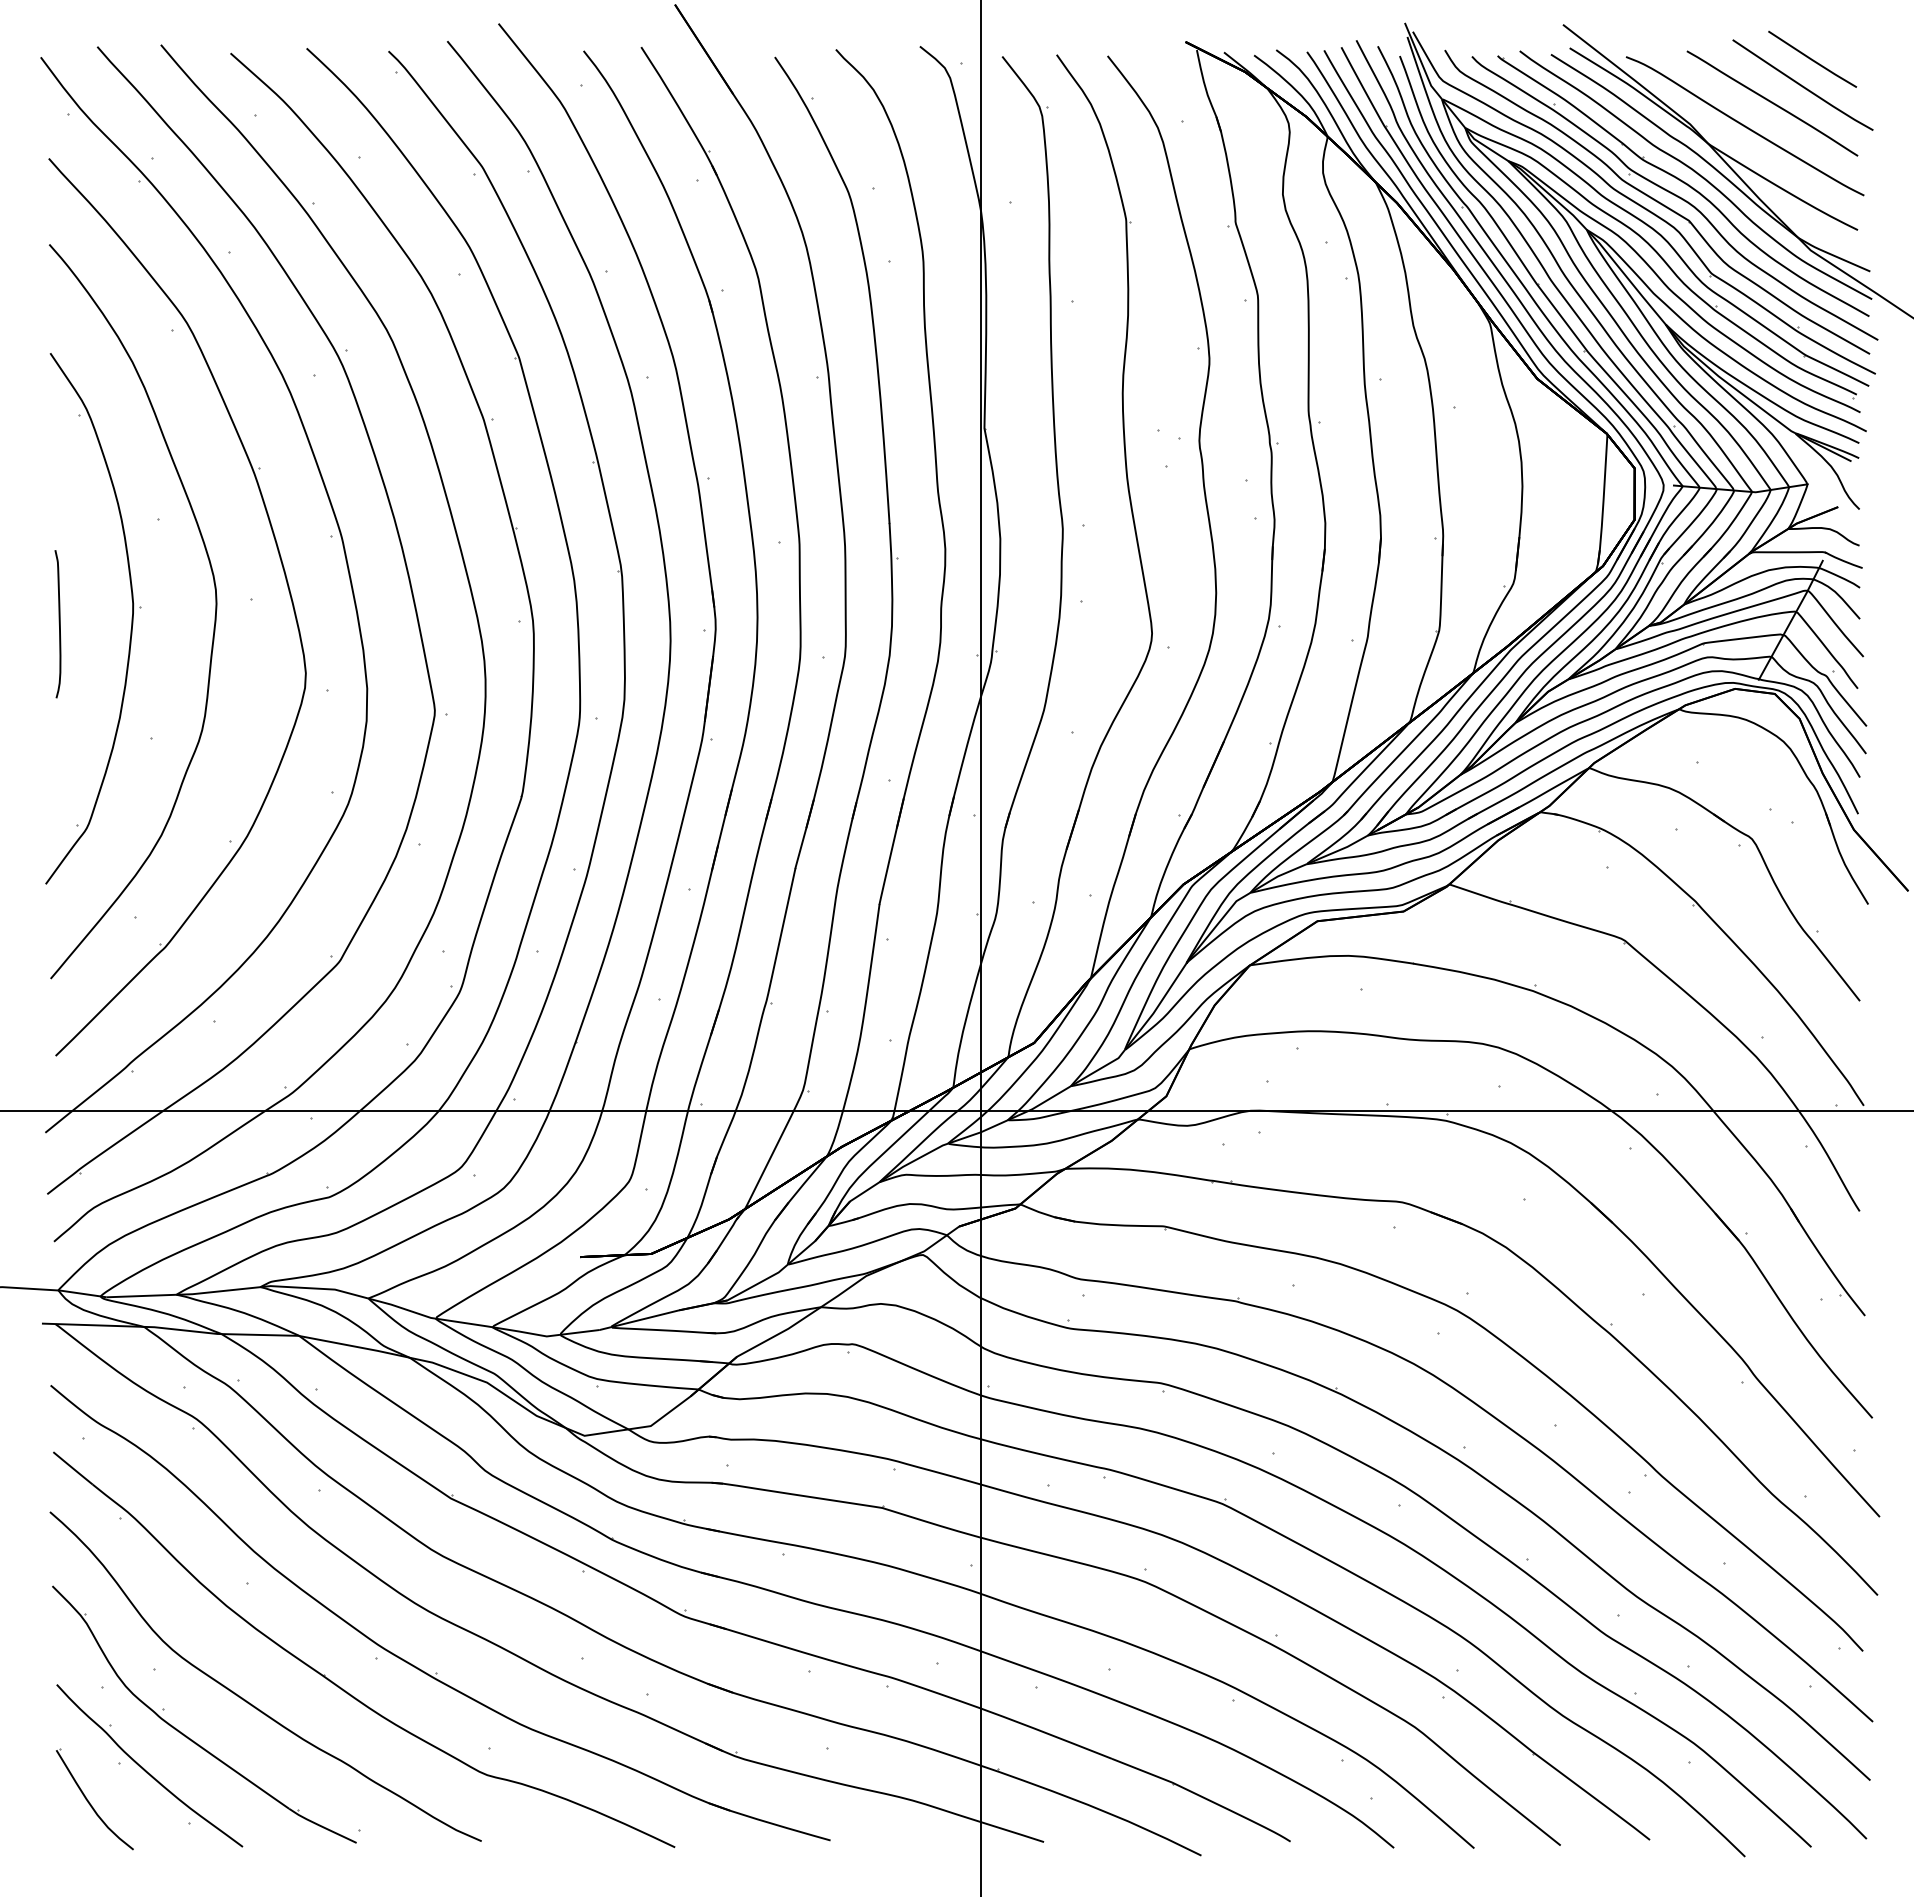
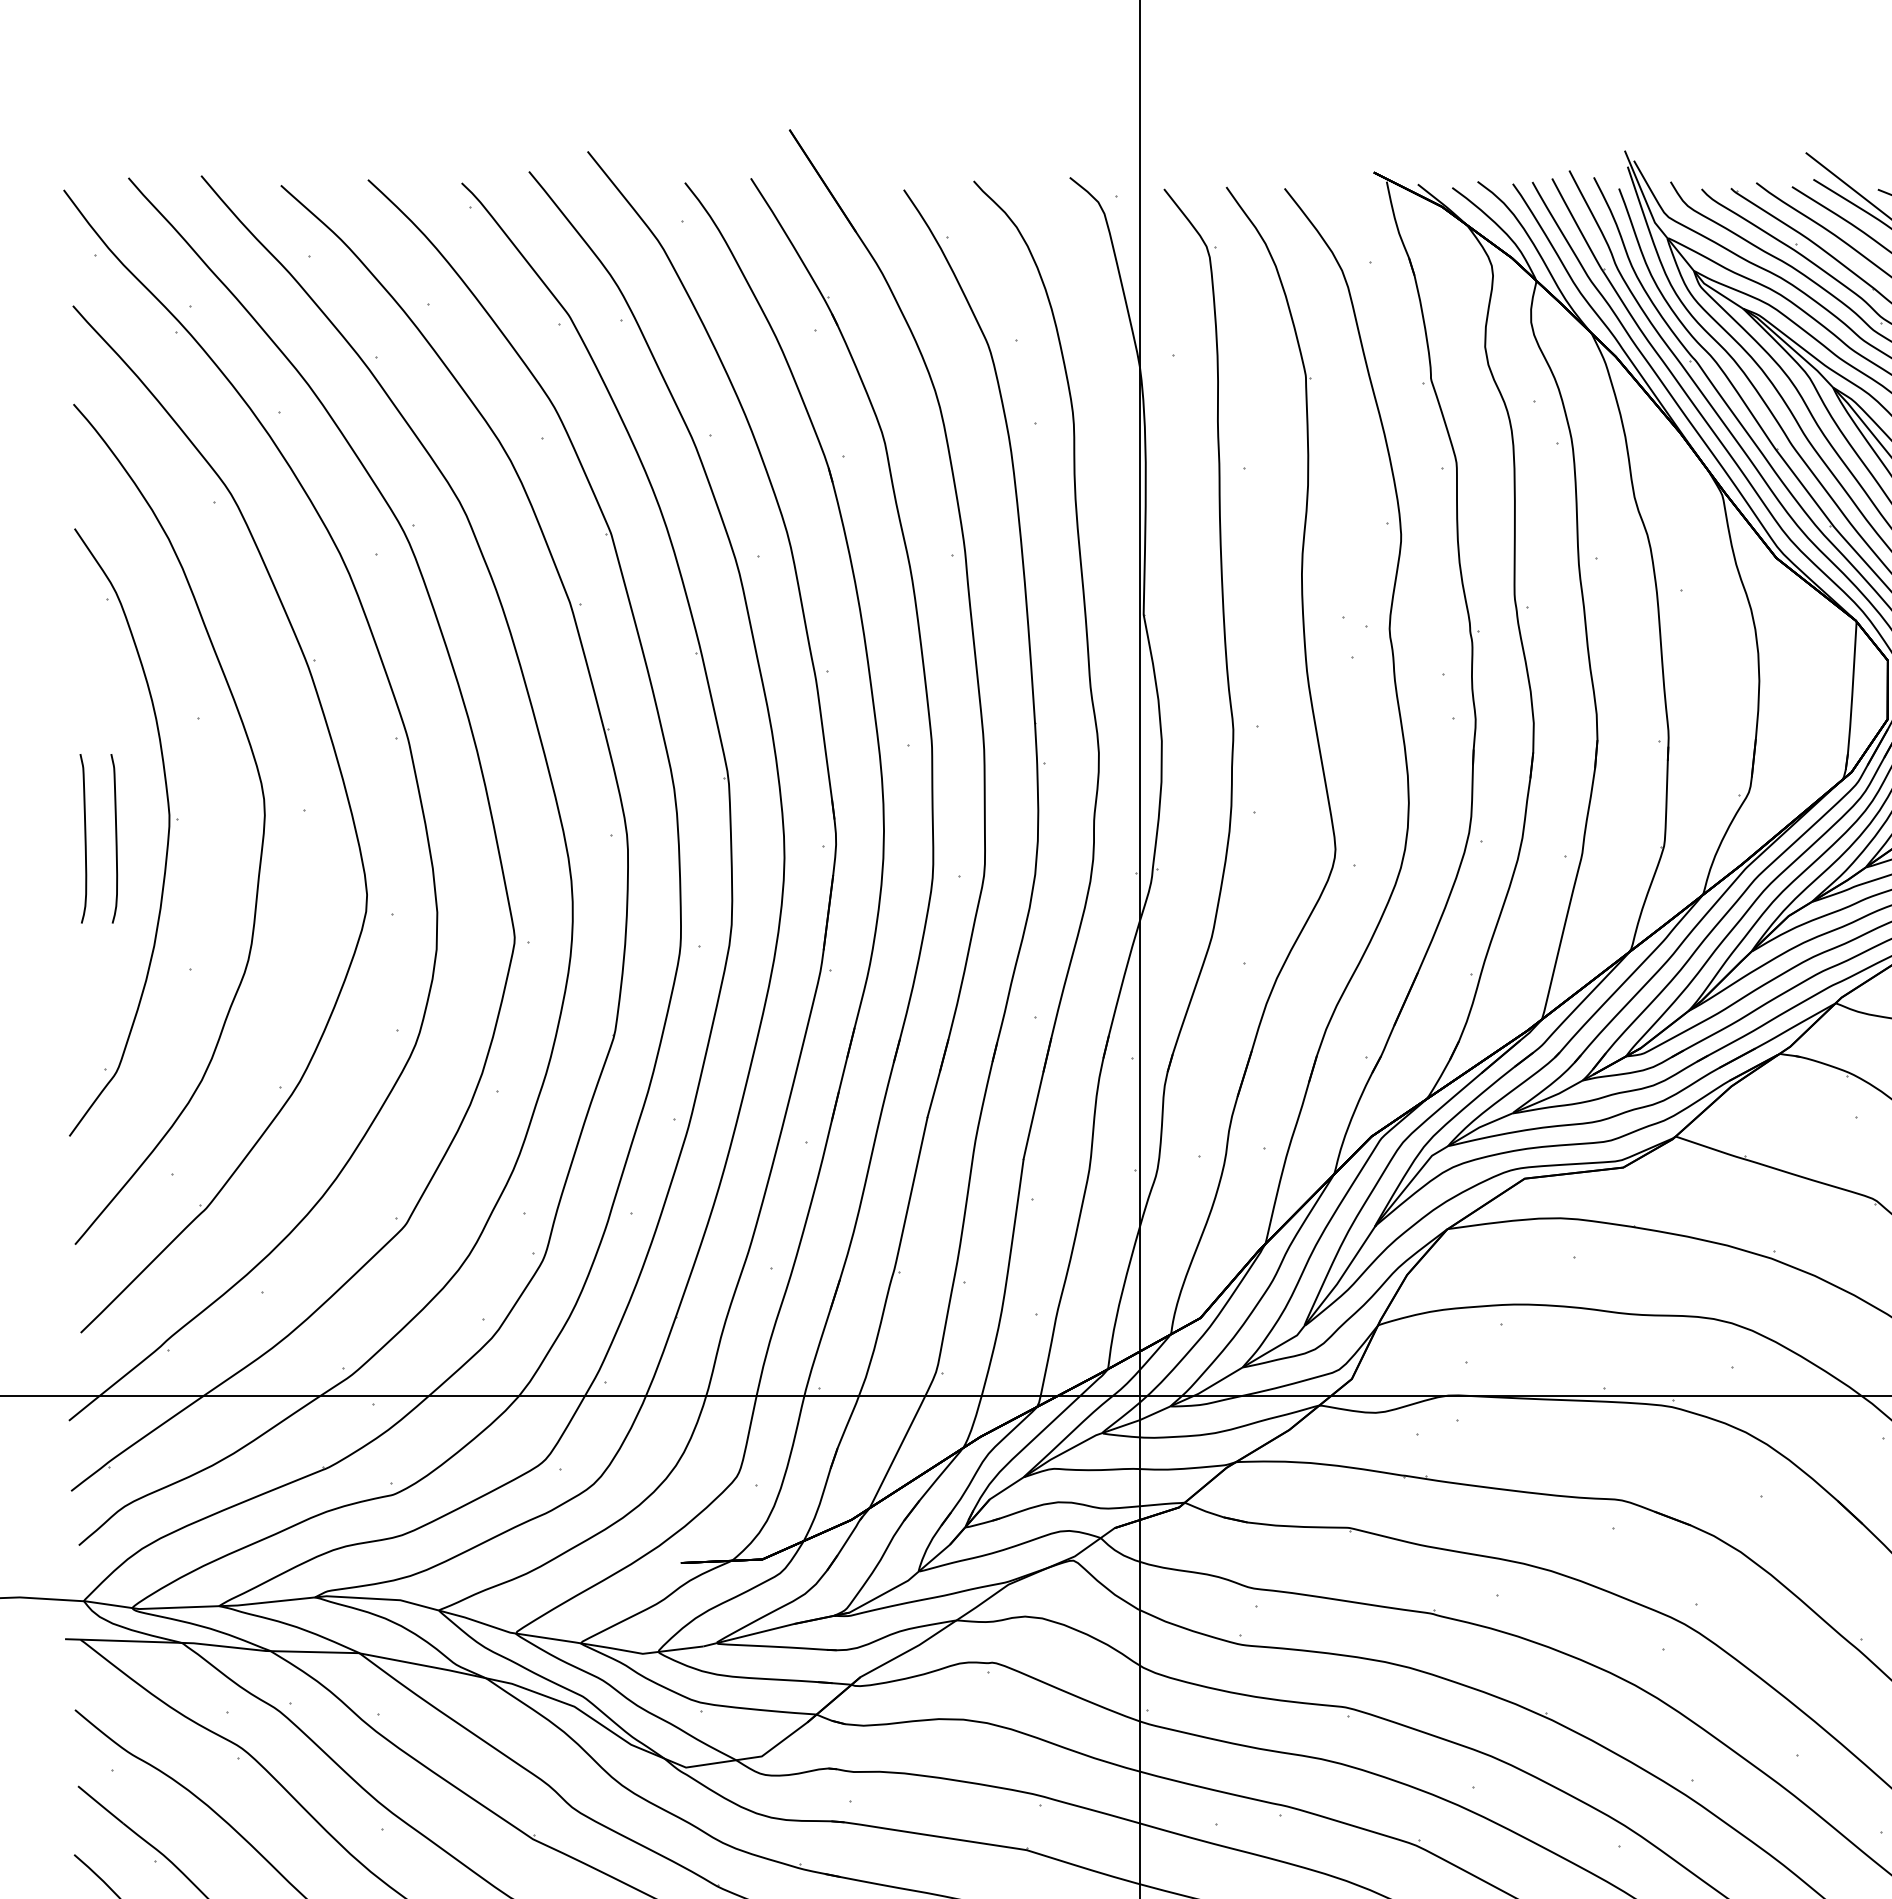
curve: (85, 623) -> (114, 837), added

